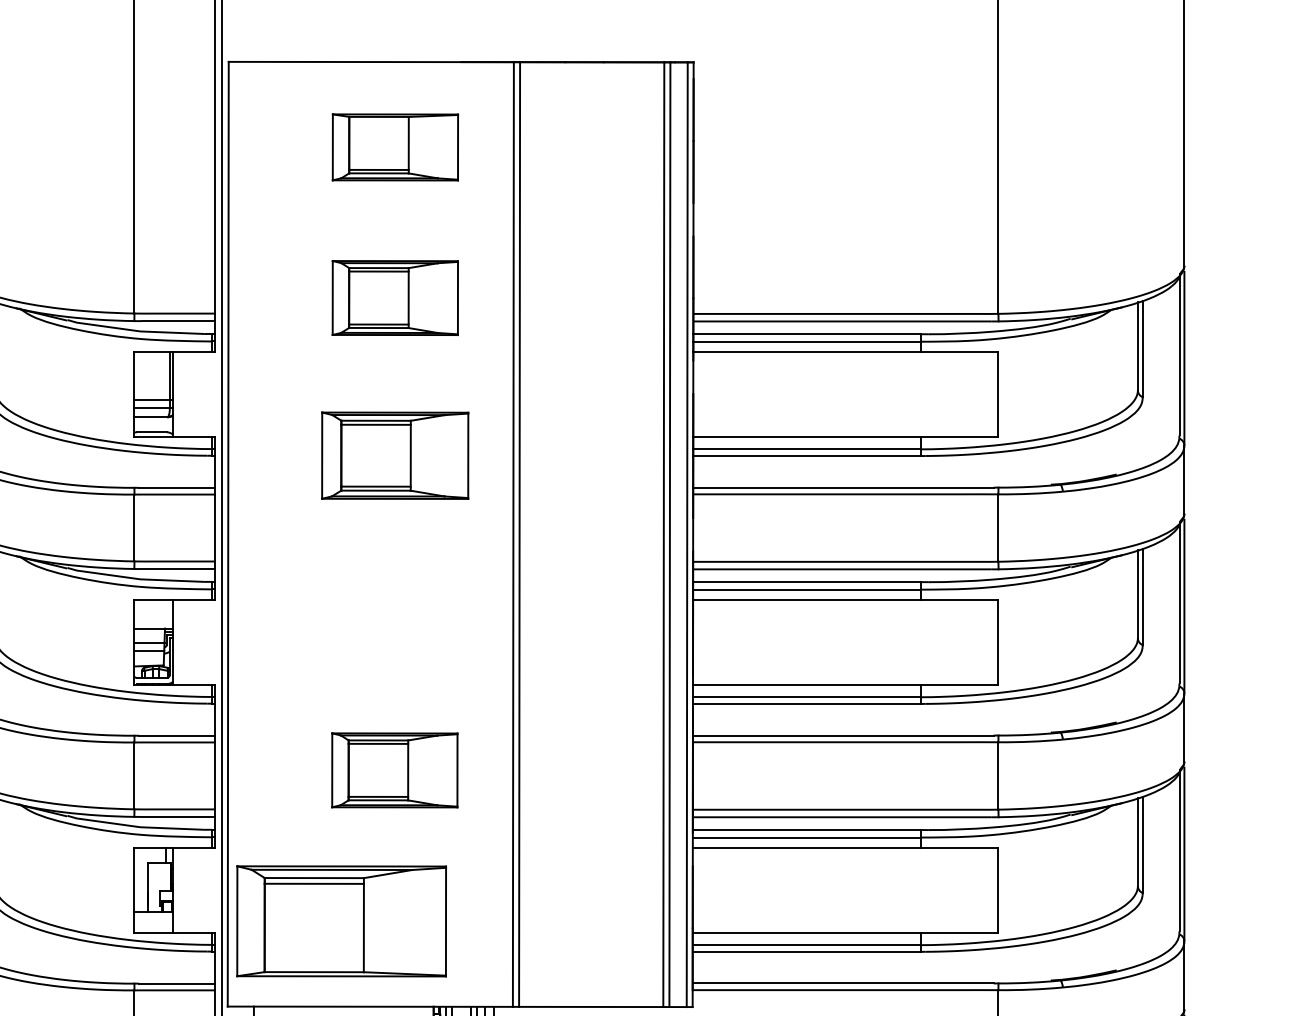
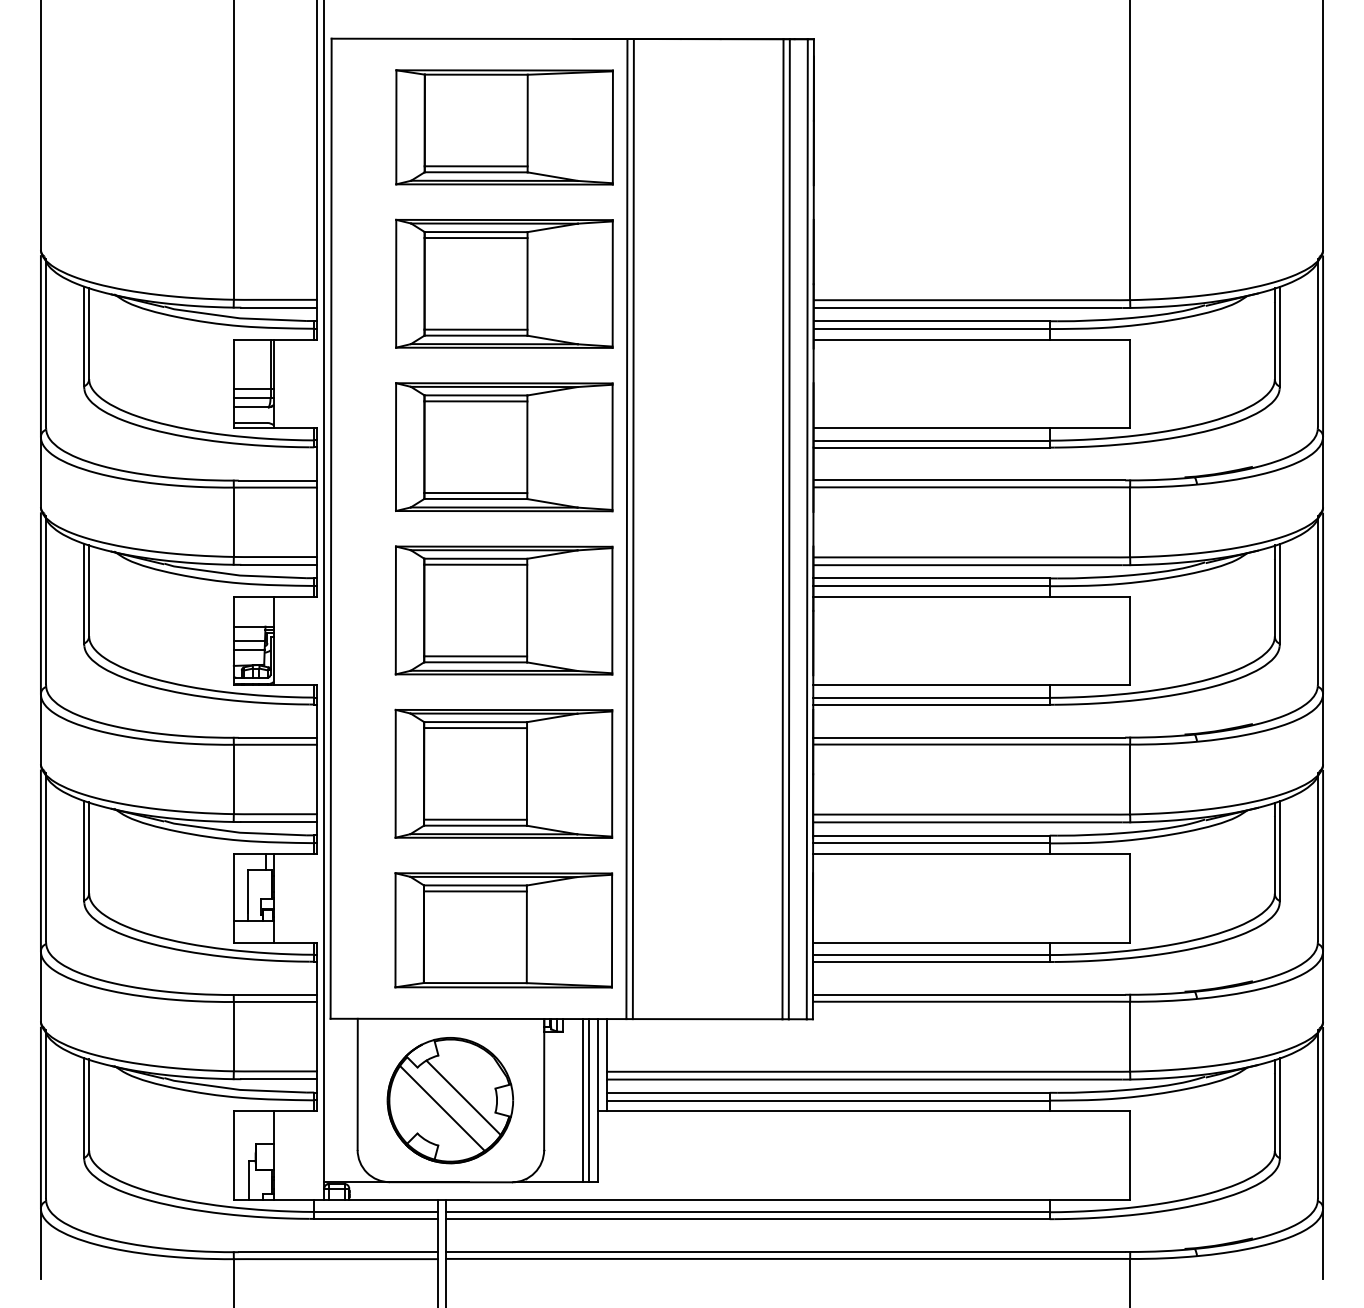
part: (395, 147) -> (504, 127), size x1.67
part: (395, 297) -> (504, 283), size x1.67
part: (395, 455) -> (504, 447), size x1.43
part: (394, 613) -> (503, 610), added
part: (394, 770) -> (503, 773), size x1.67
part: (341, 921) -> (503, 930), moved

